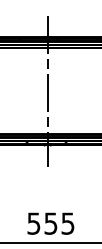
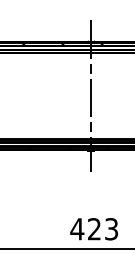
text: (50, 223) -> (93, 229), 555 -> 423

